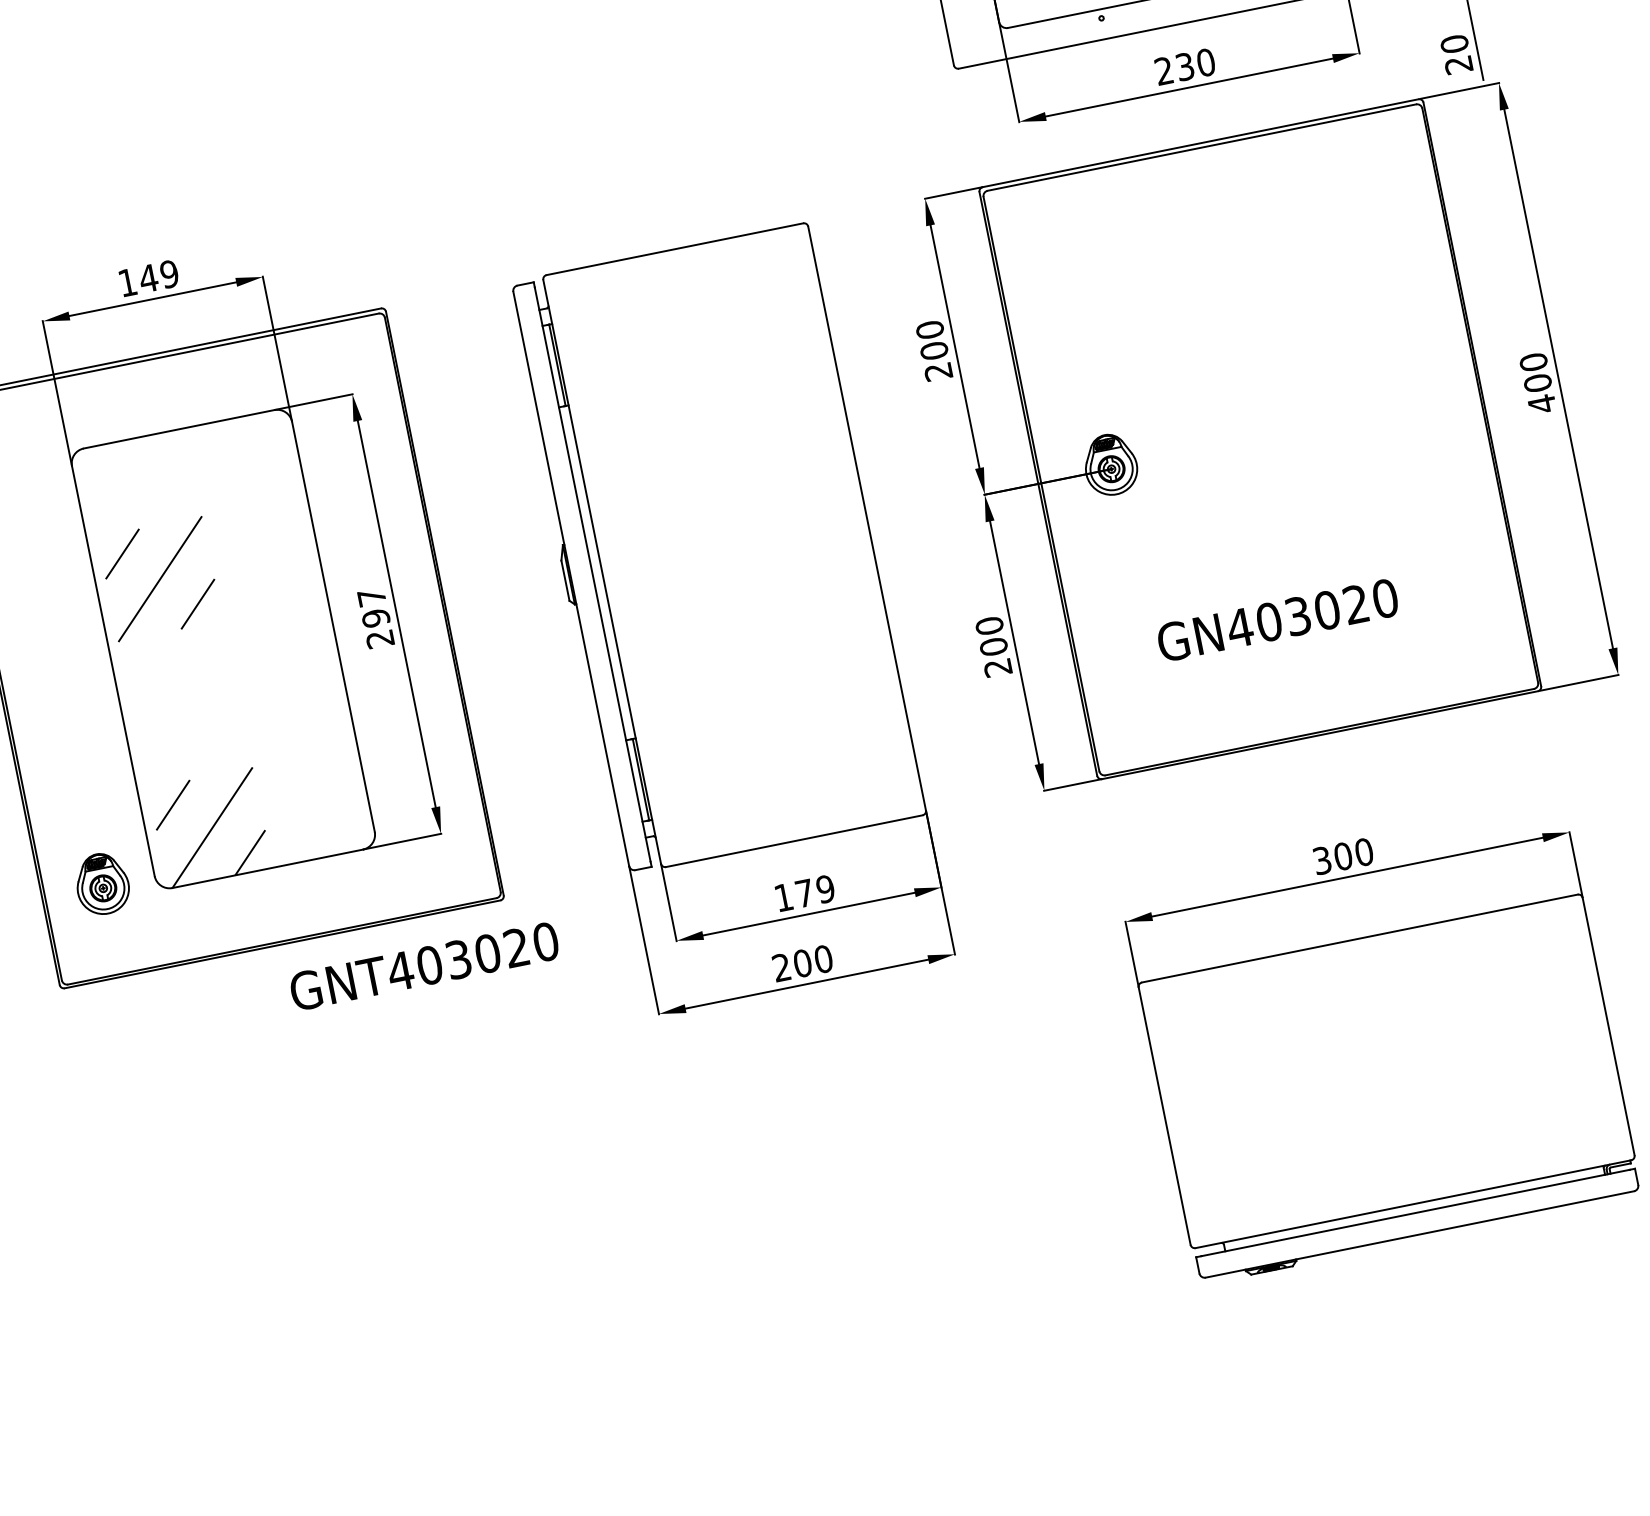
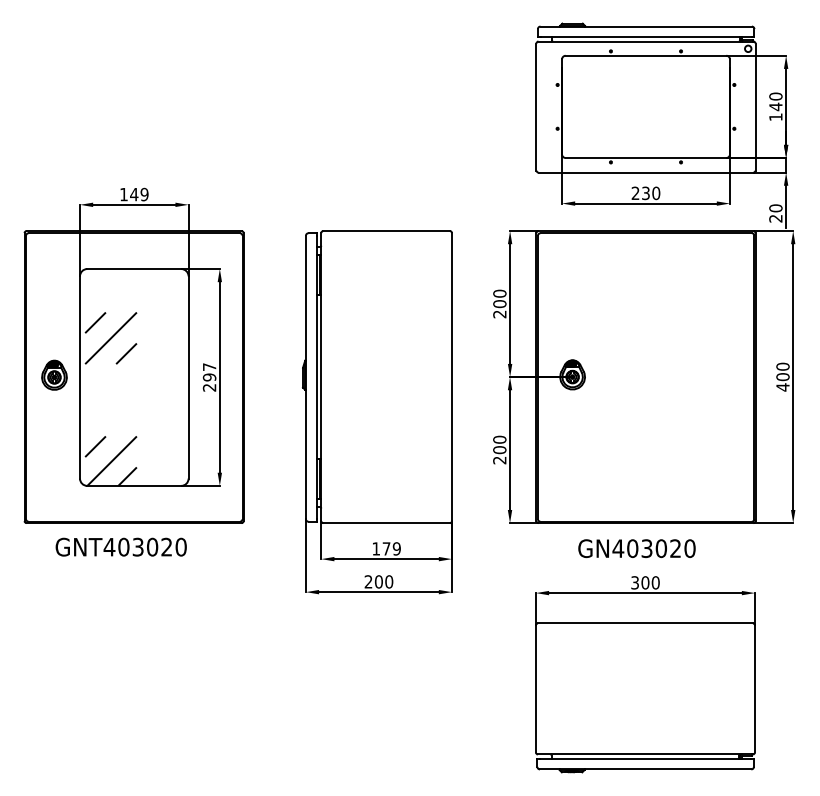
text: (1276, 620) -> (636, 548), moved
part: (102, 882) -> (54, 374), moved
text: (422, 965) -> (120, 546), moved

